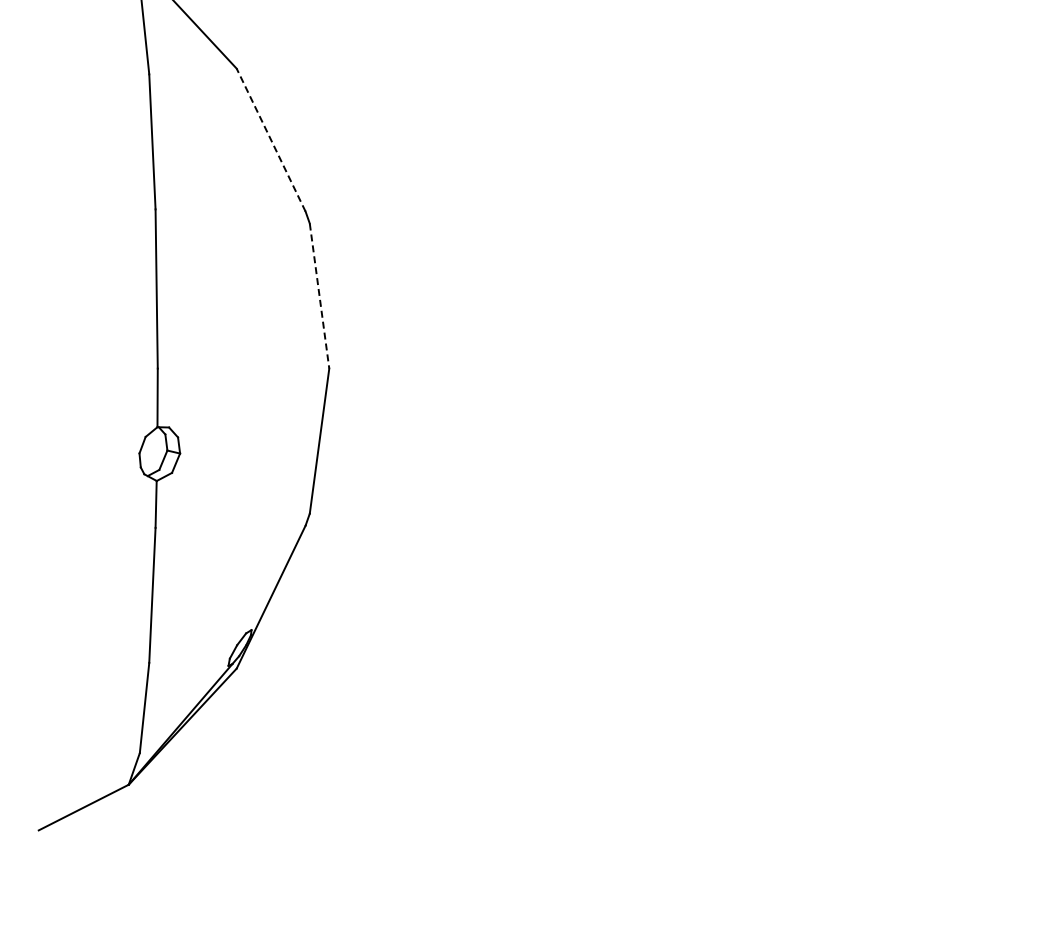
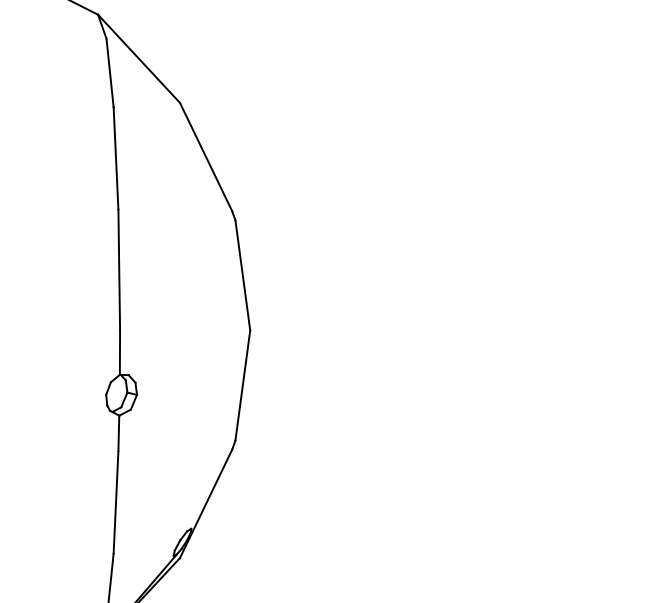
line: (270, 139) -> (205, 156), dashed -> solid
line: (319, 296) -> (242, 275), dashed -> solid

